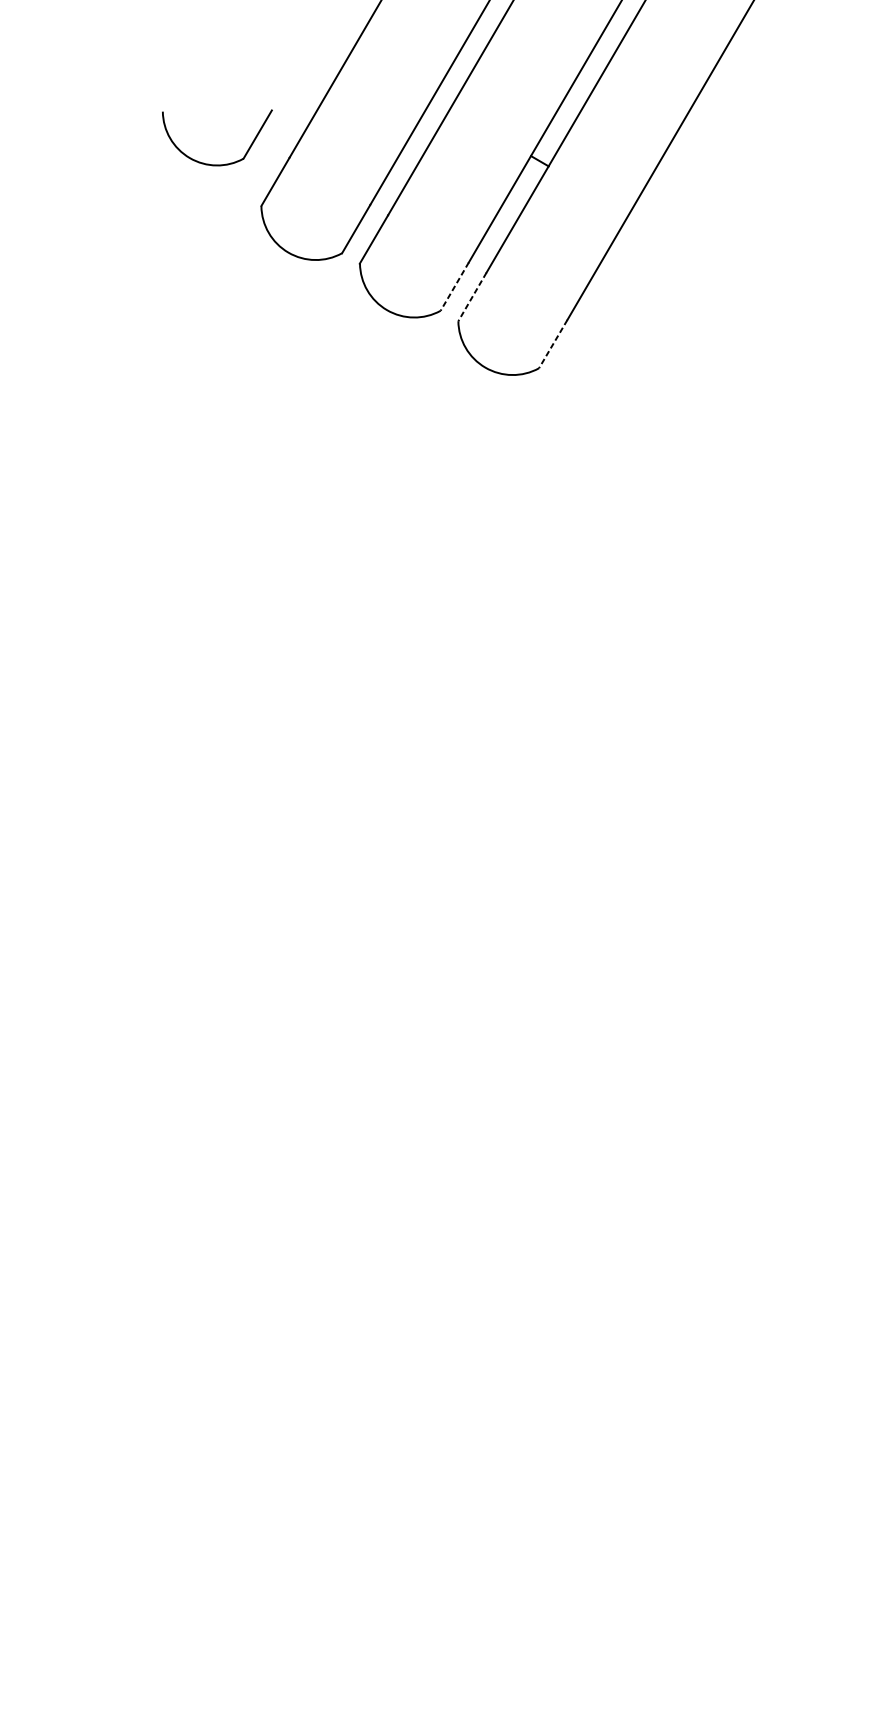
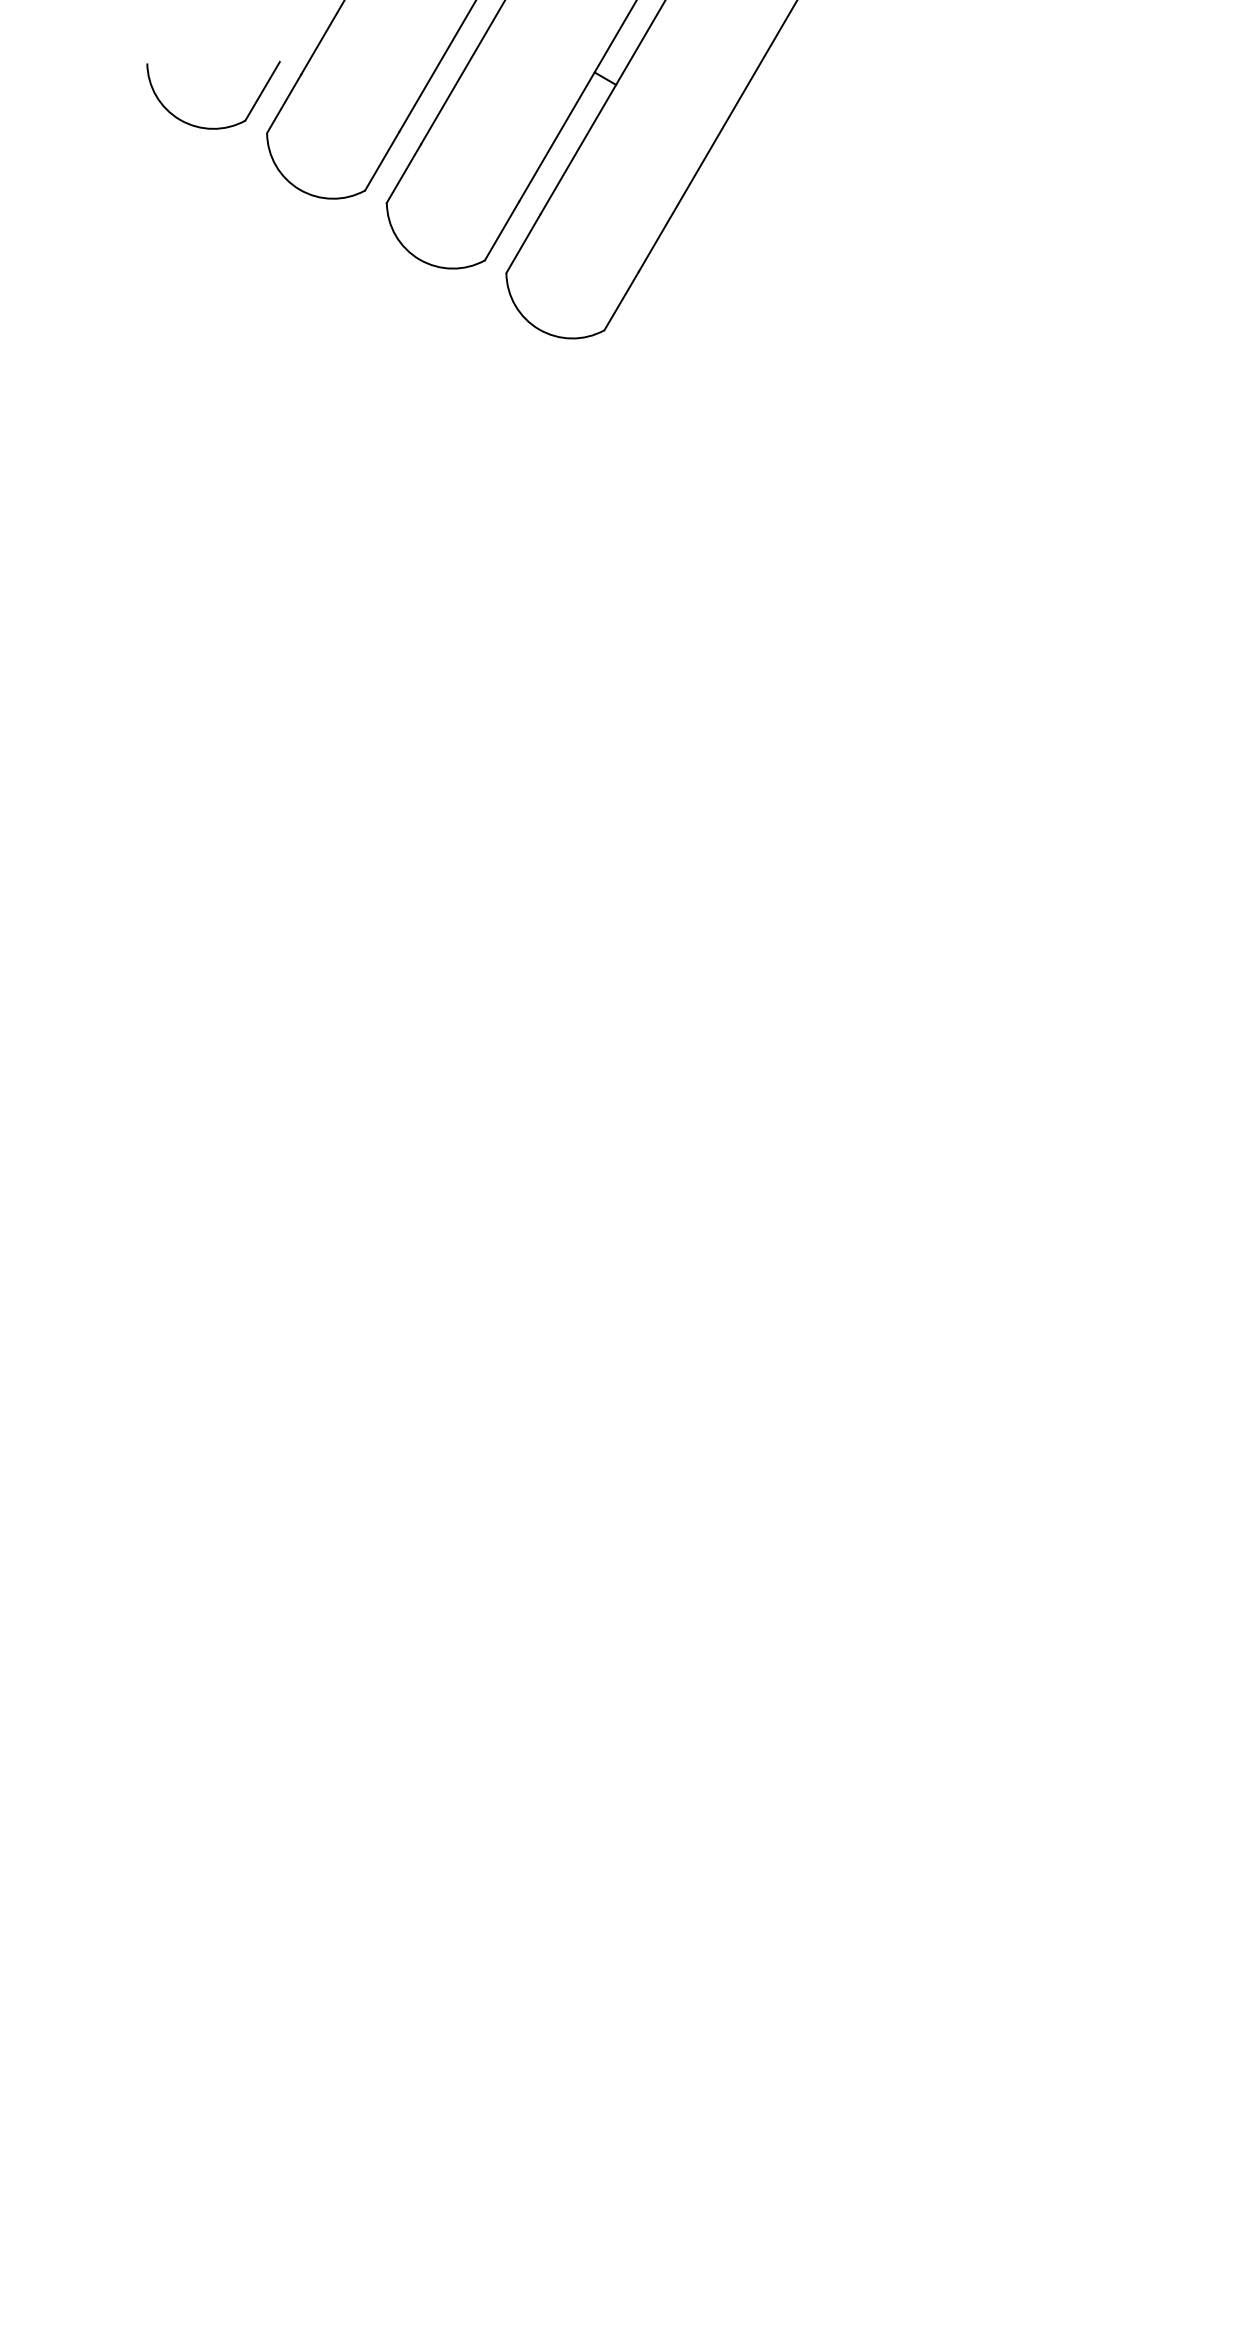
part: (217, 164) -> (213, 127), moved
line: (455, 286) -> (502, 231), dashed -> solid
line: (472, 297) -> (523, 244), dashed -> solid
line: (553, 344) -> (621, 301), dashed -> solid

